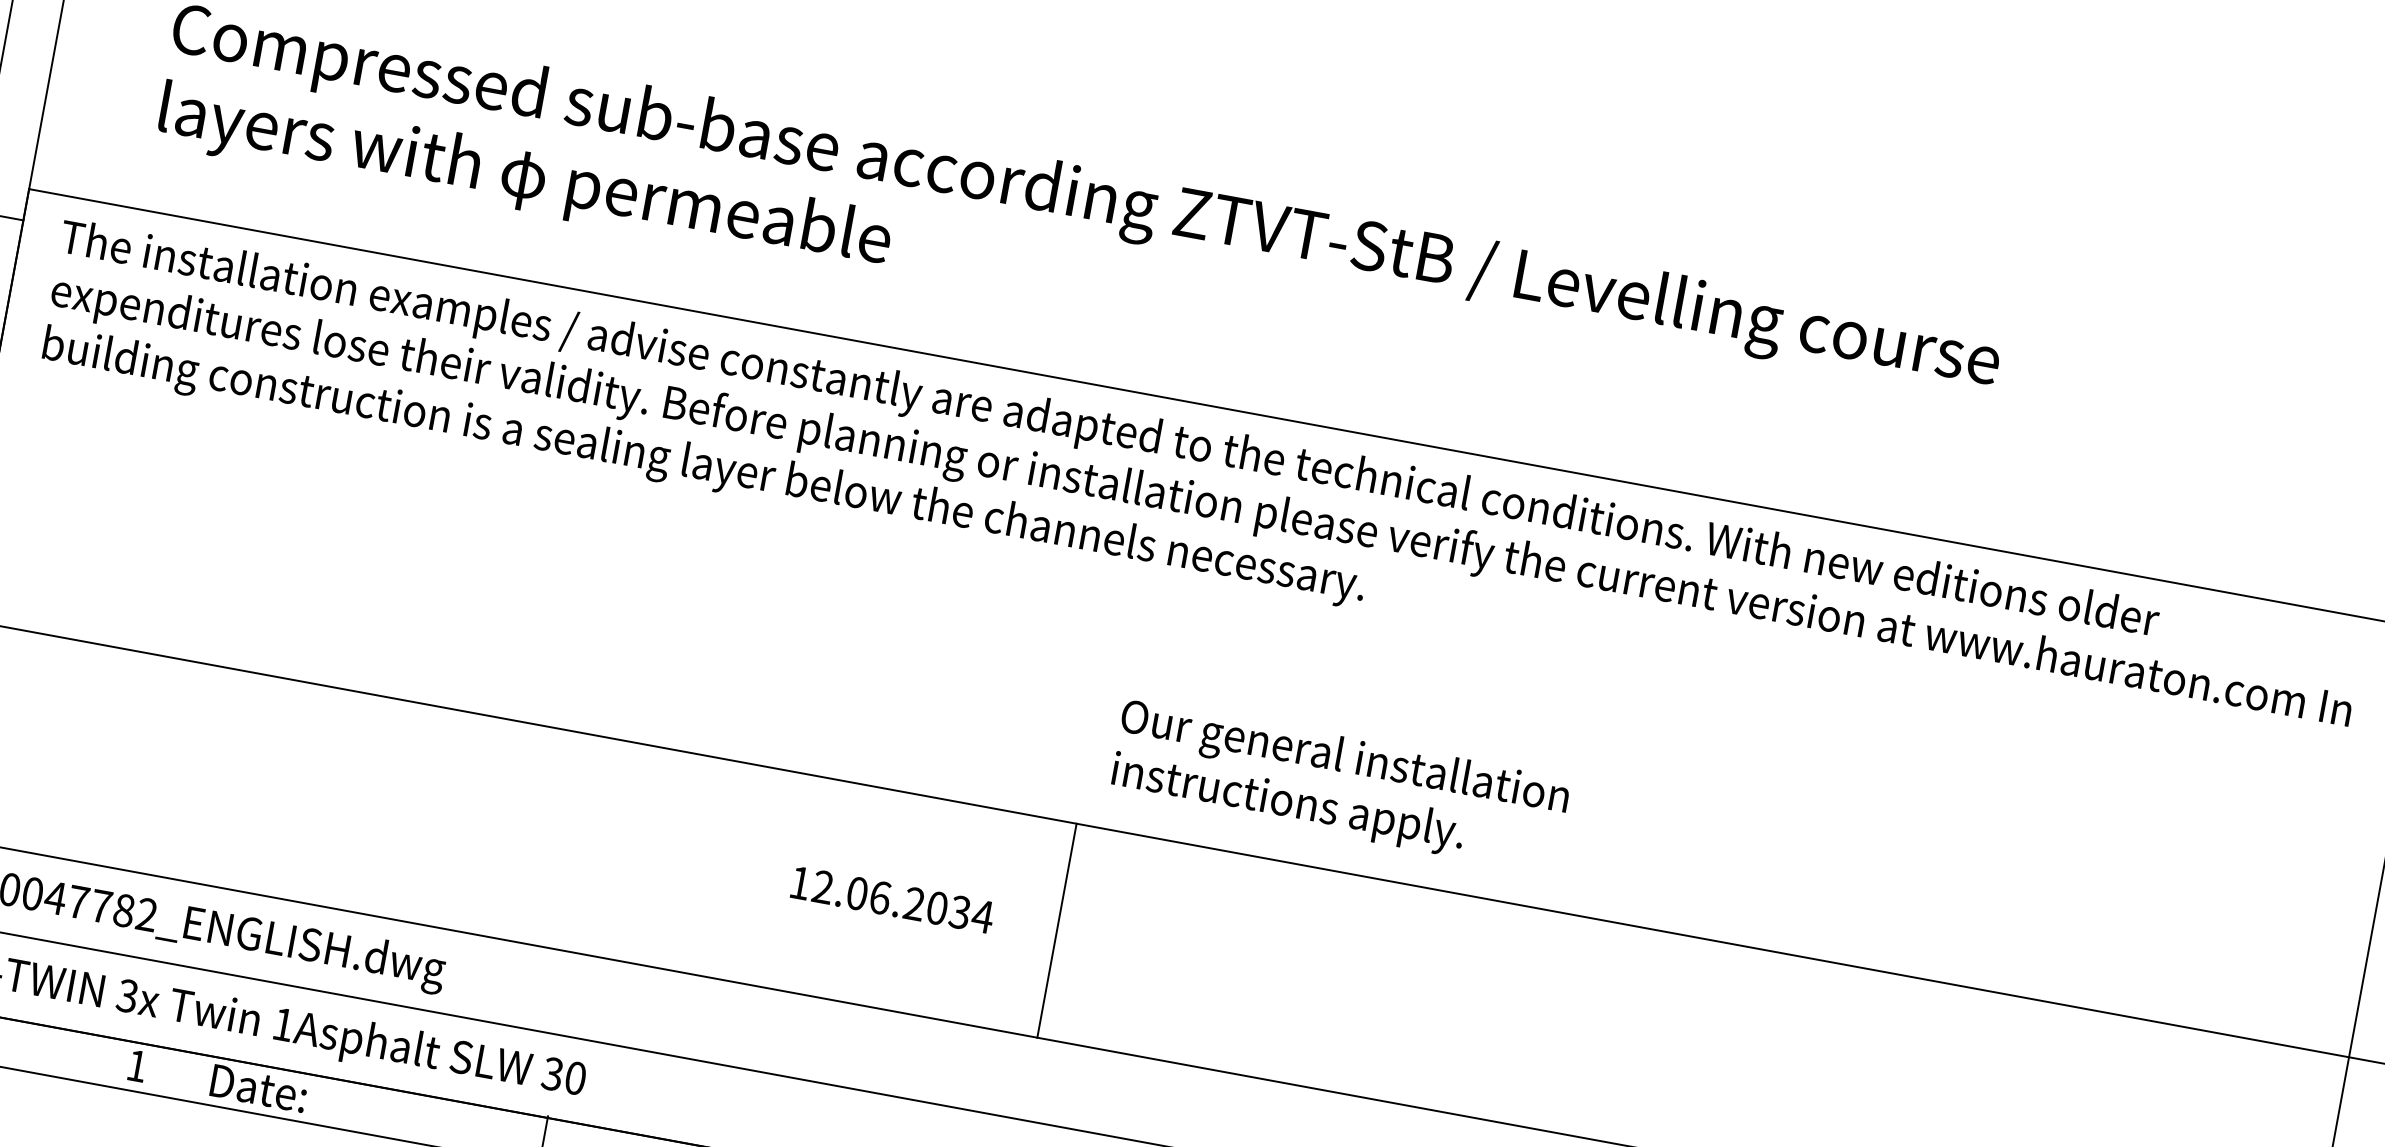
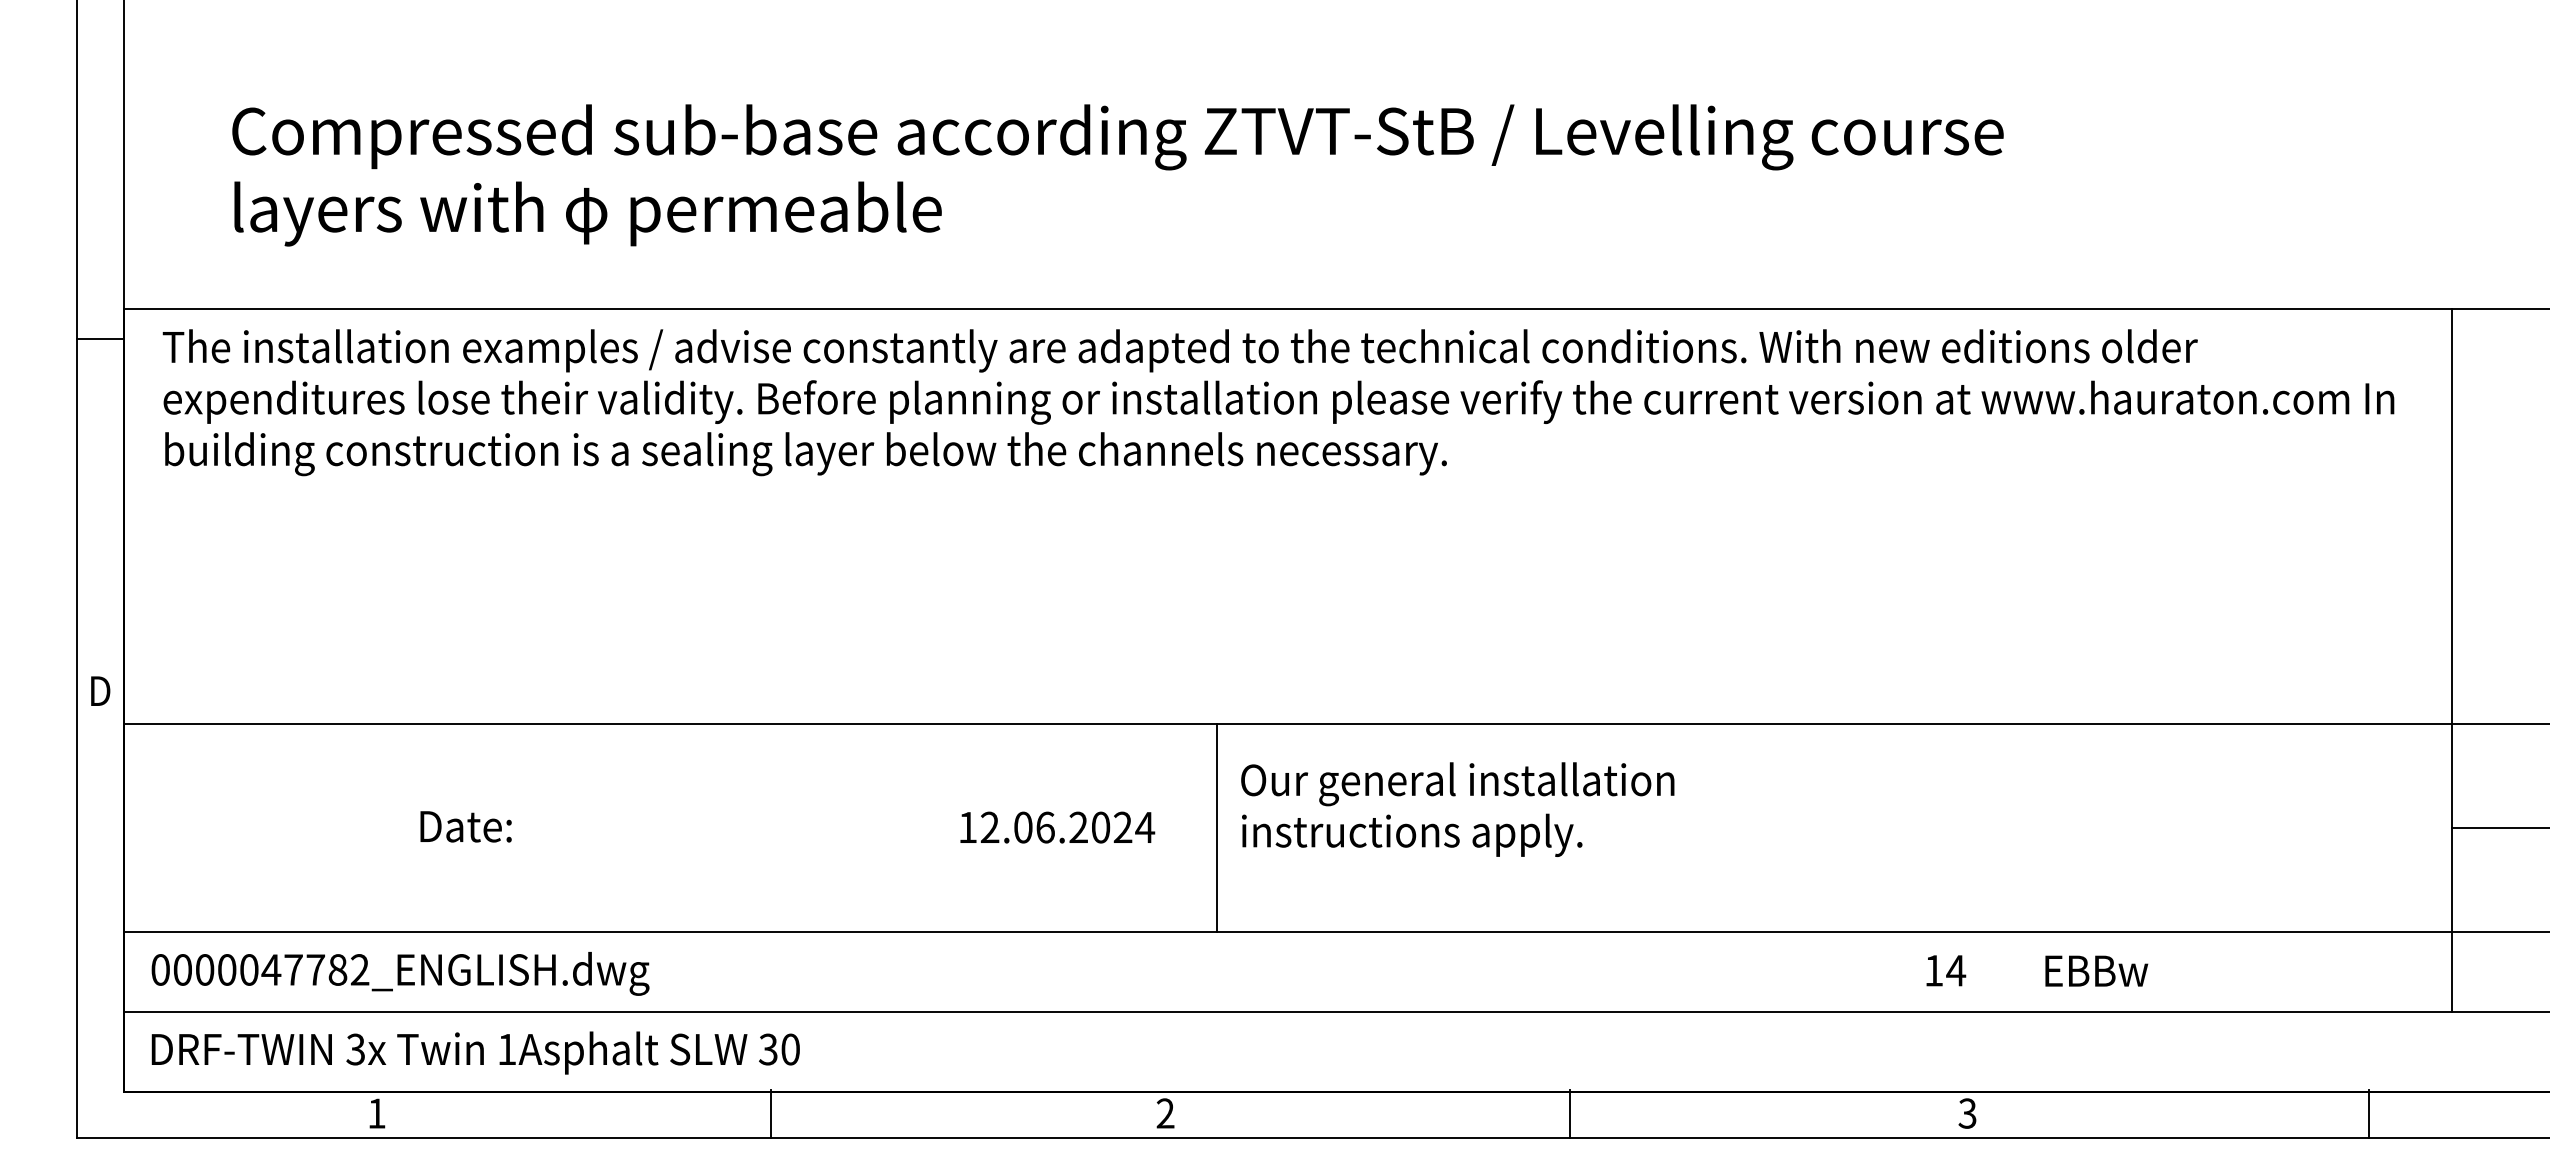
text: (1339, 786) -> (1457, 809), moved
text: (959, 912) -> (1122, 827), 12.06.2034 -> 12.06.2024
text: (258, 1088) -> (465, 826), moved

